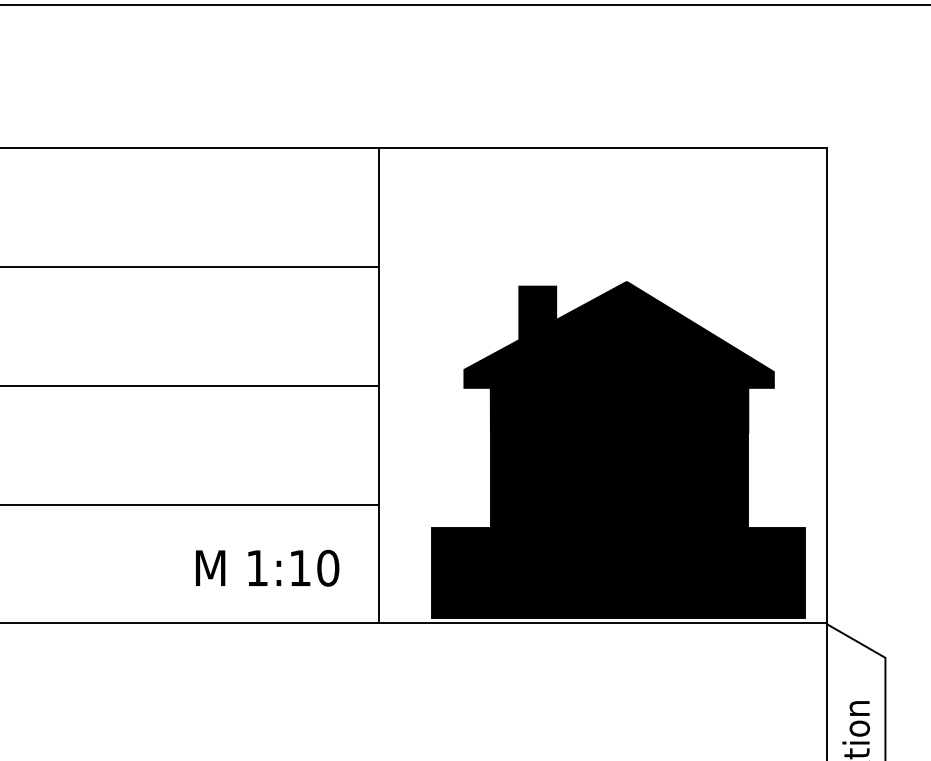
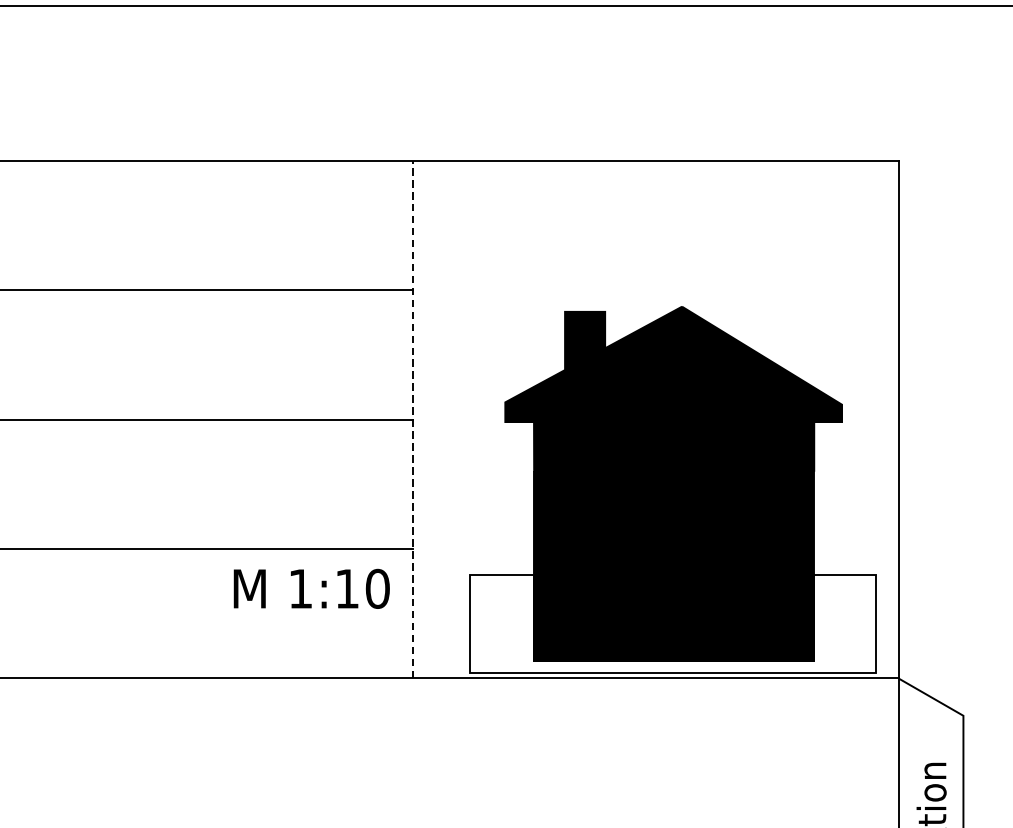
line: (379, 385) -> (412, 419), solid -> dashed
text: (267, 567) -> (311, 588), moved
fill: (618, 573) -> (672, 624), removed

